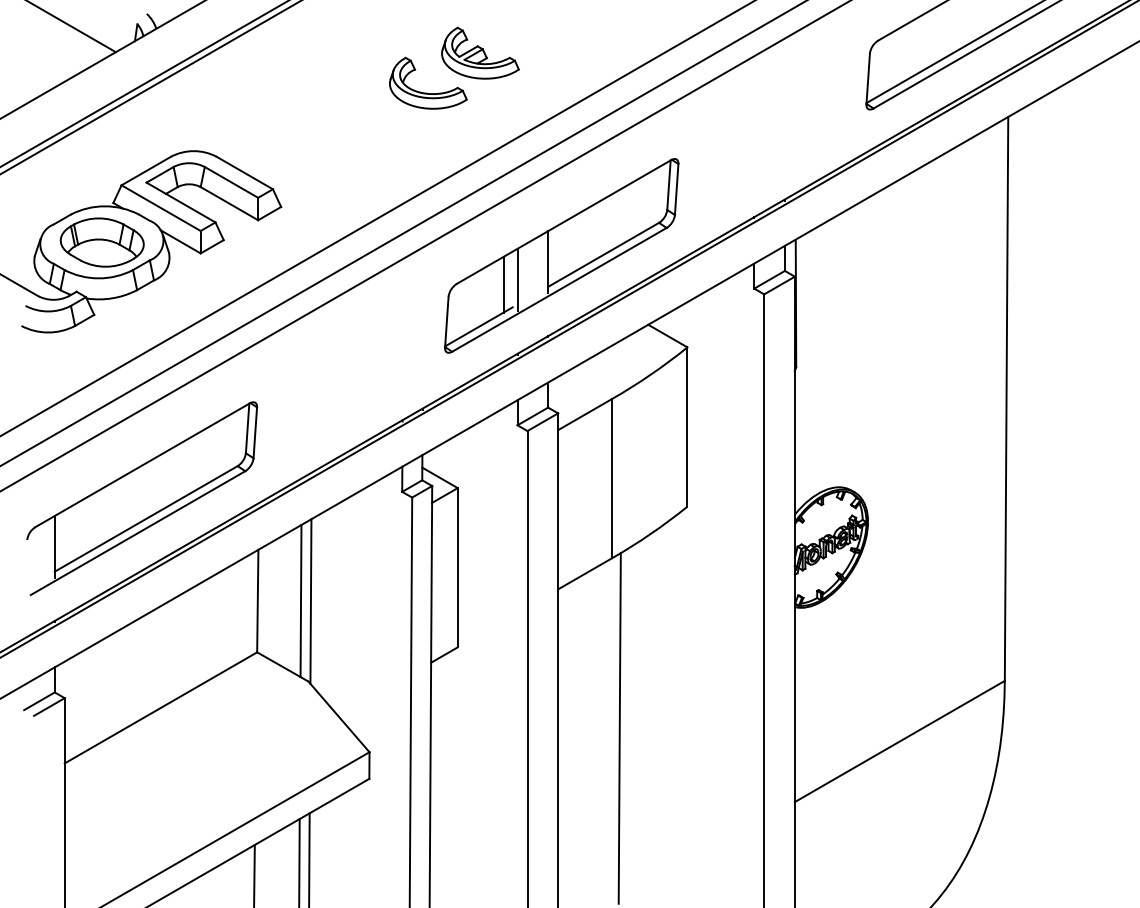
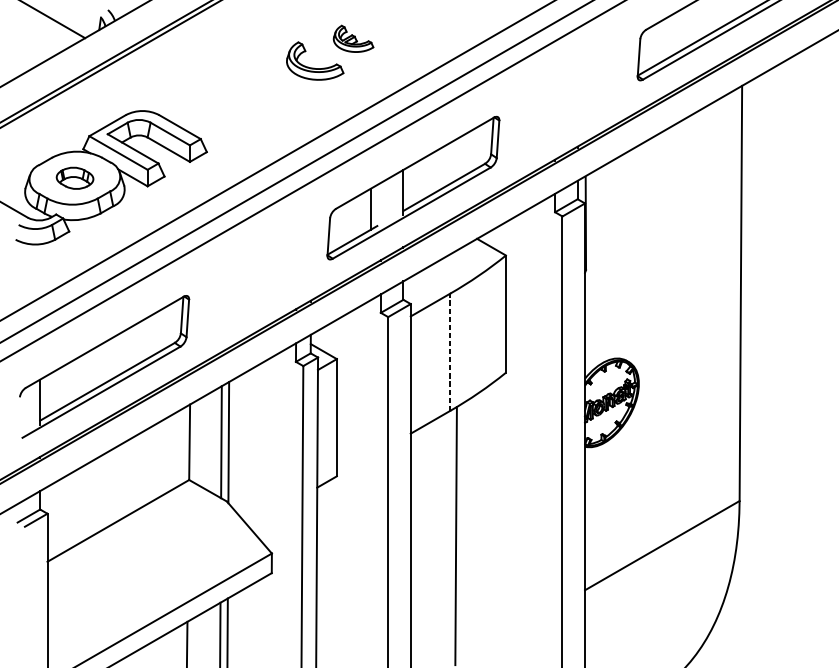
part: (480, 52) -> (353, 38), size x0.7
part: (101, 242) -> (74, 178), size x0.6
line: (517, 279) -> (380, 205), removed
line: (611, 478) -> (450, 352), solid -> dashed

